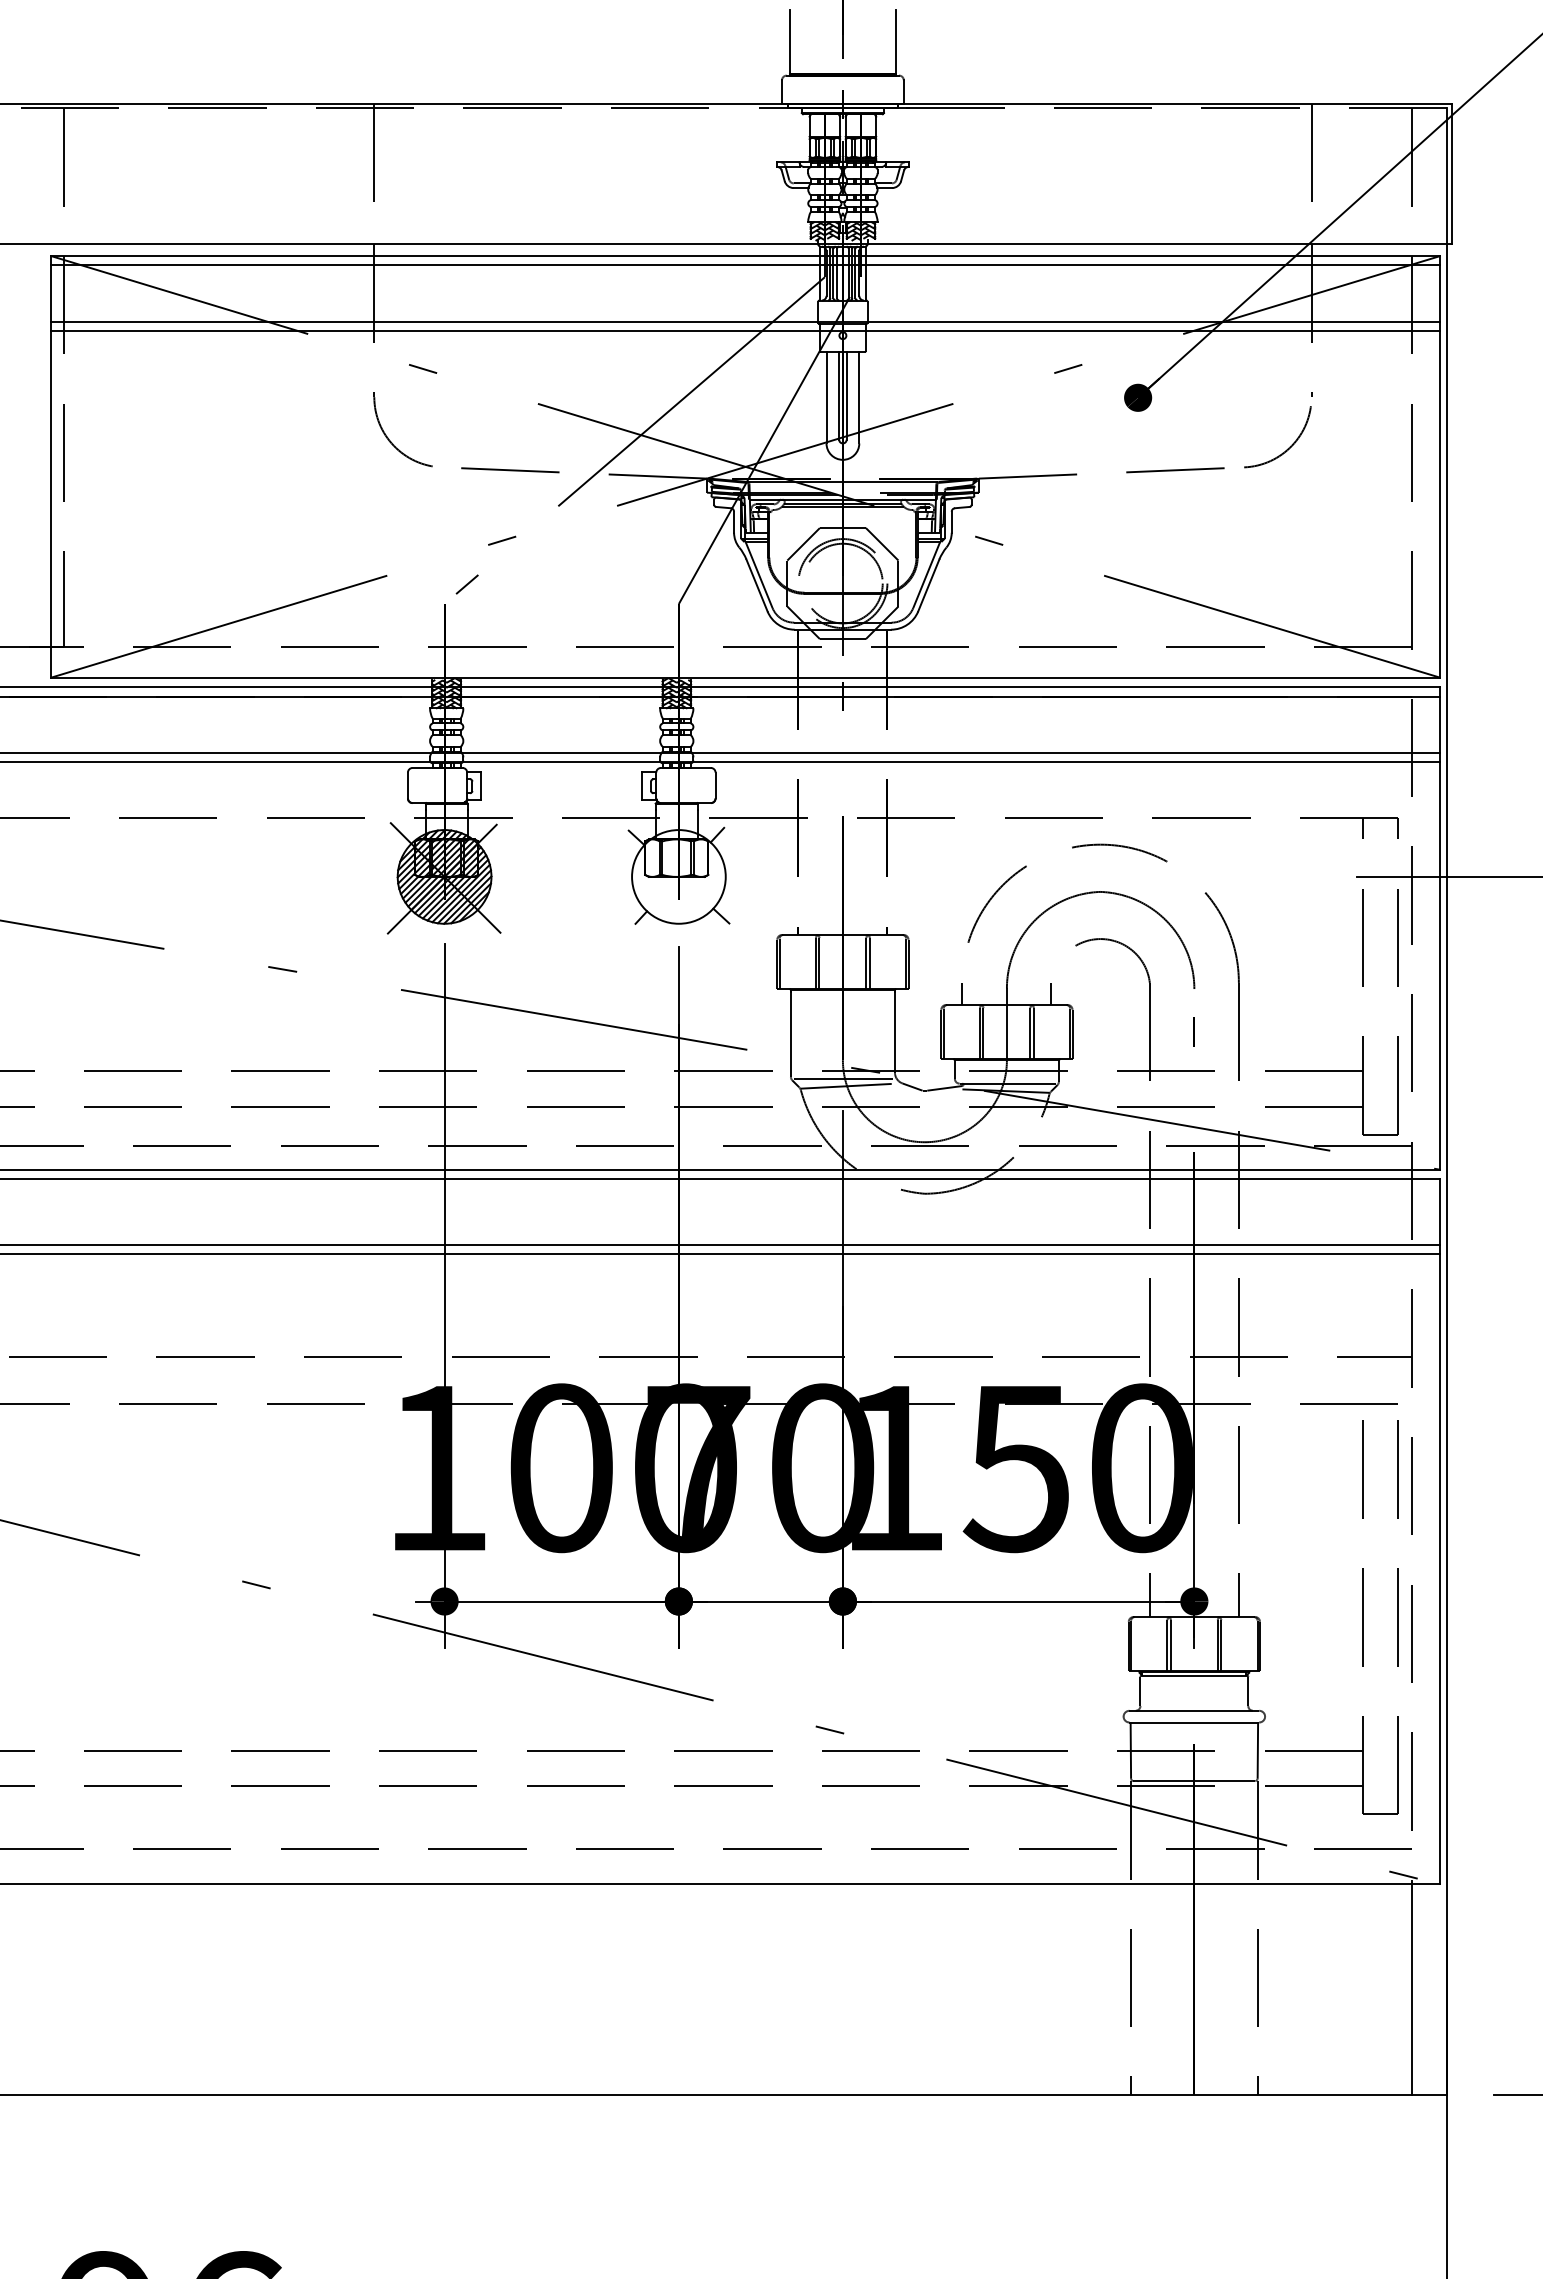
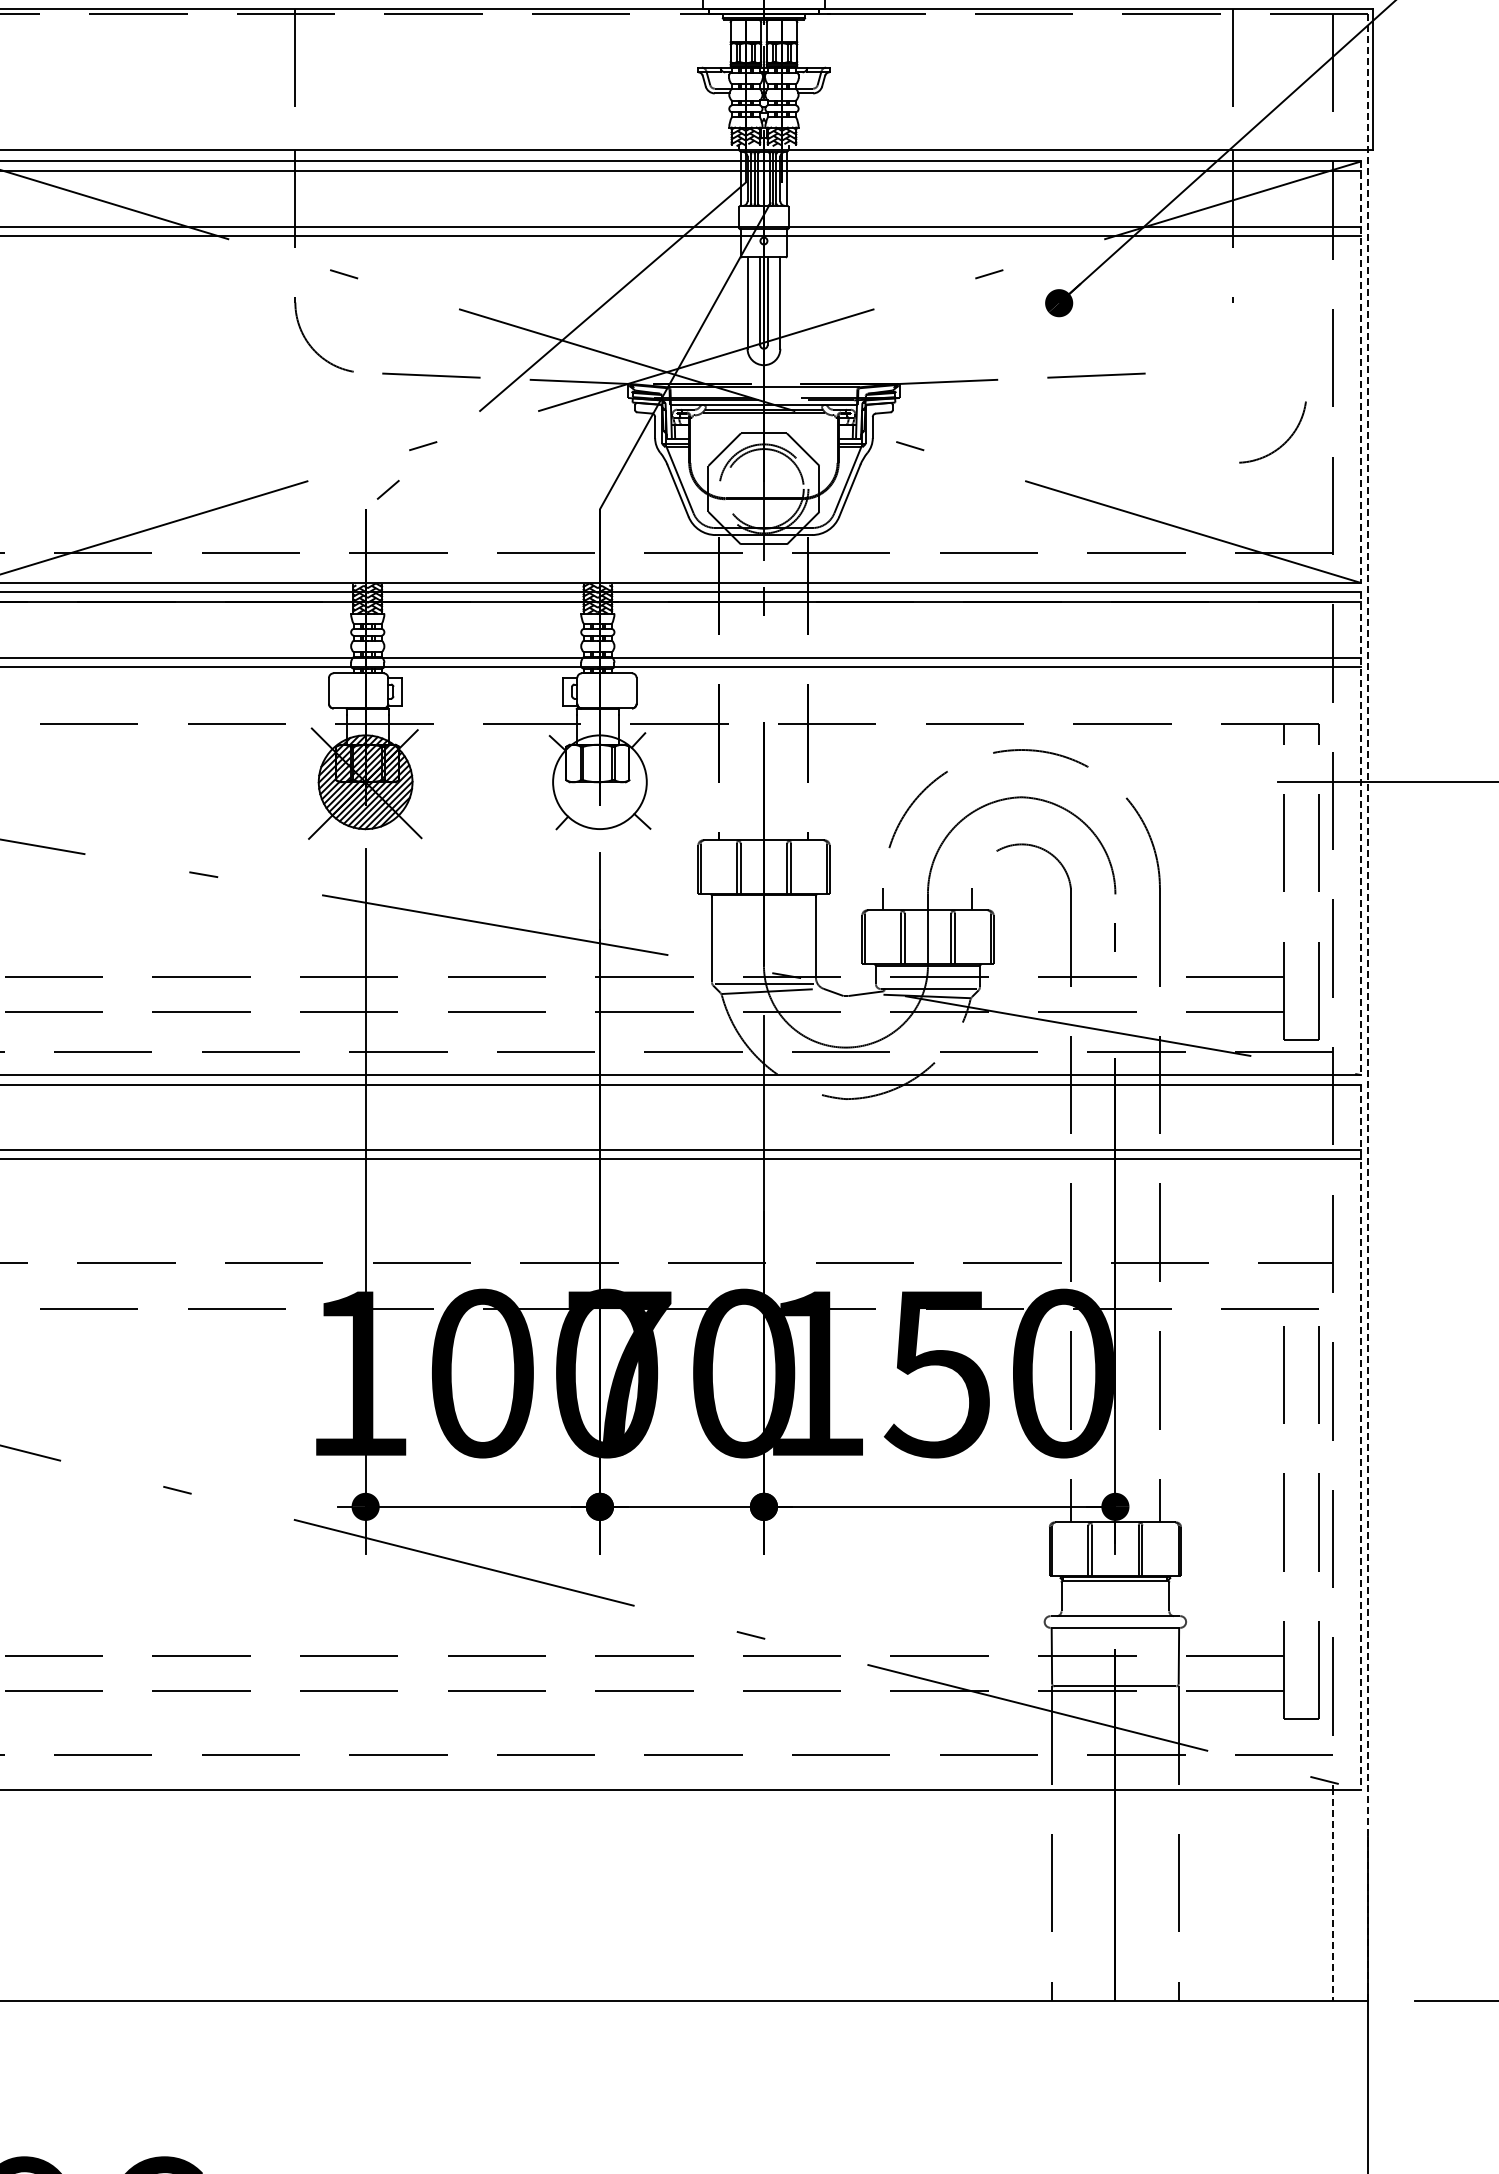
arc: (1288, 447) -> (1283, 442), moved
line: (1440, 466) -> (1361, 371), solid -> dashed
line: (1440, 928) -> (1361, 833), solid -> dashed
line: (1447, 1102) -> (1368, 1007), solid -> dashed
line: (1440, 1531) -> (1361, 1436), solid -> dashed
line: (1412, 1989) -> (1333, 1894), solid -> dashed

